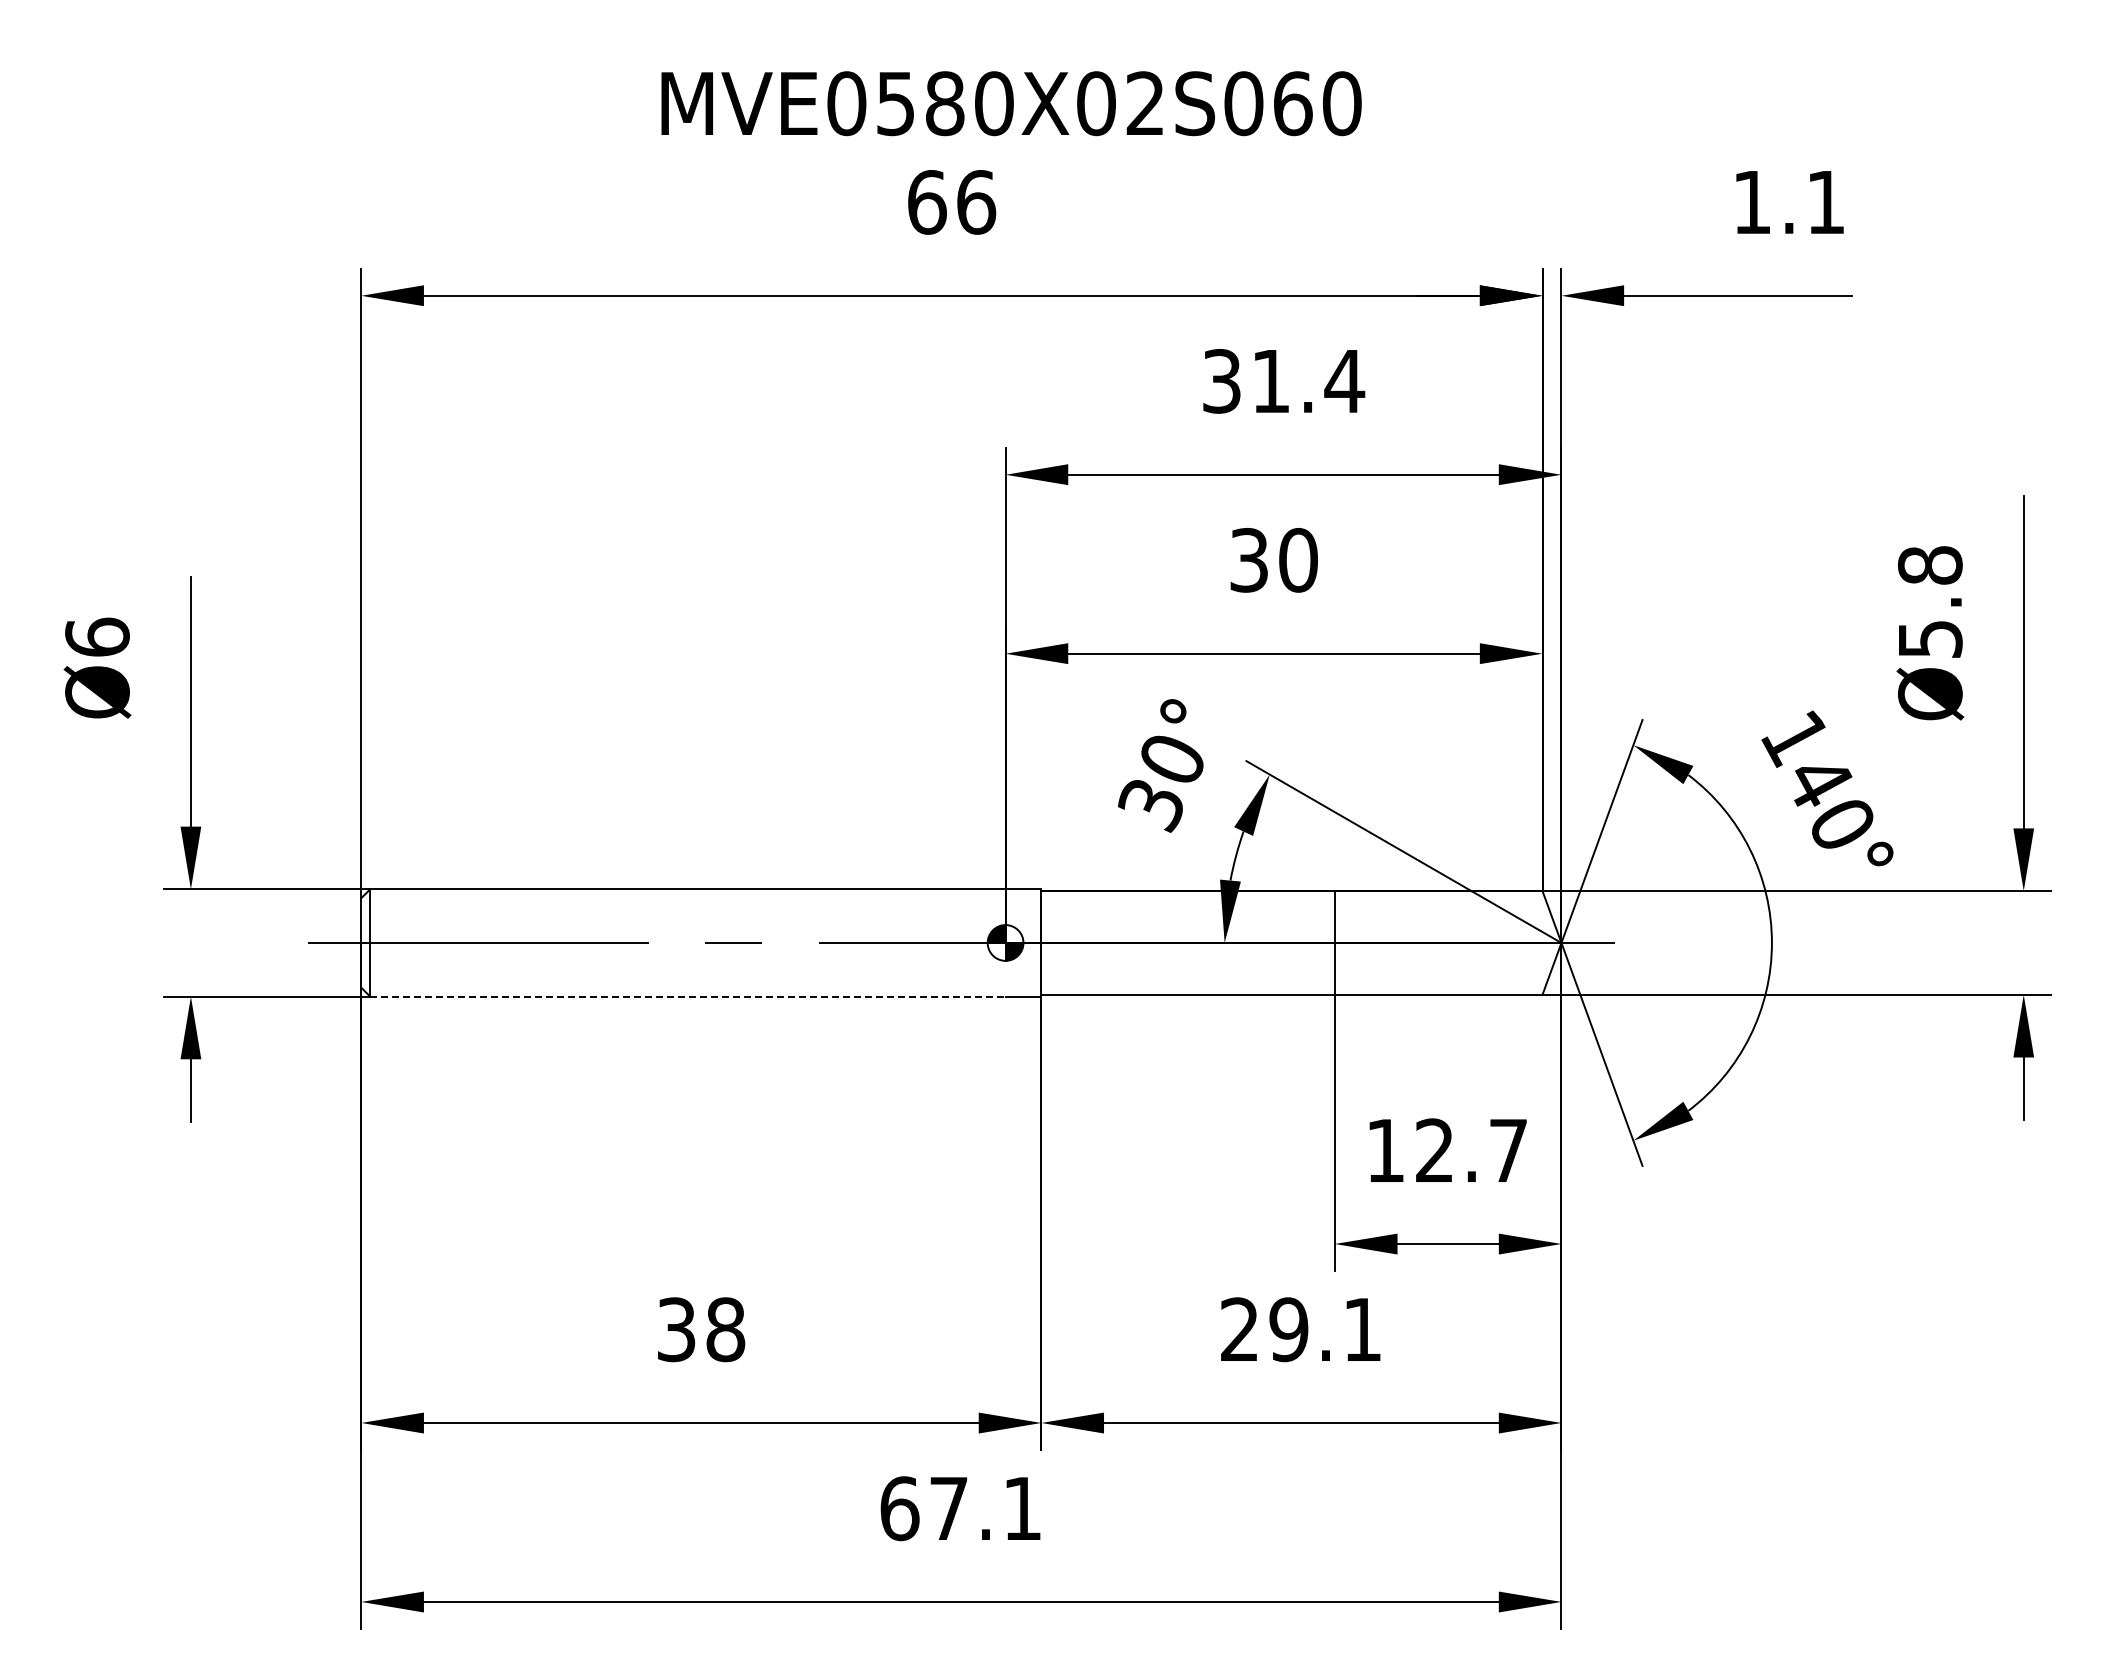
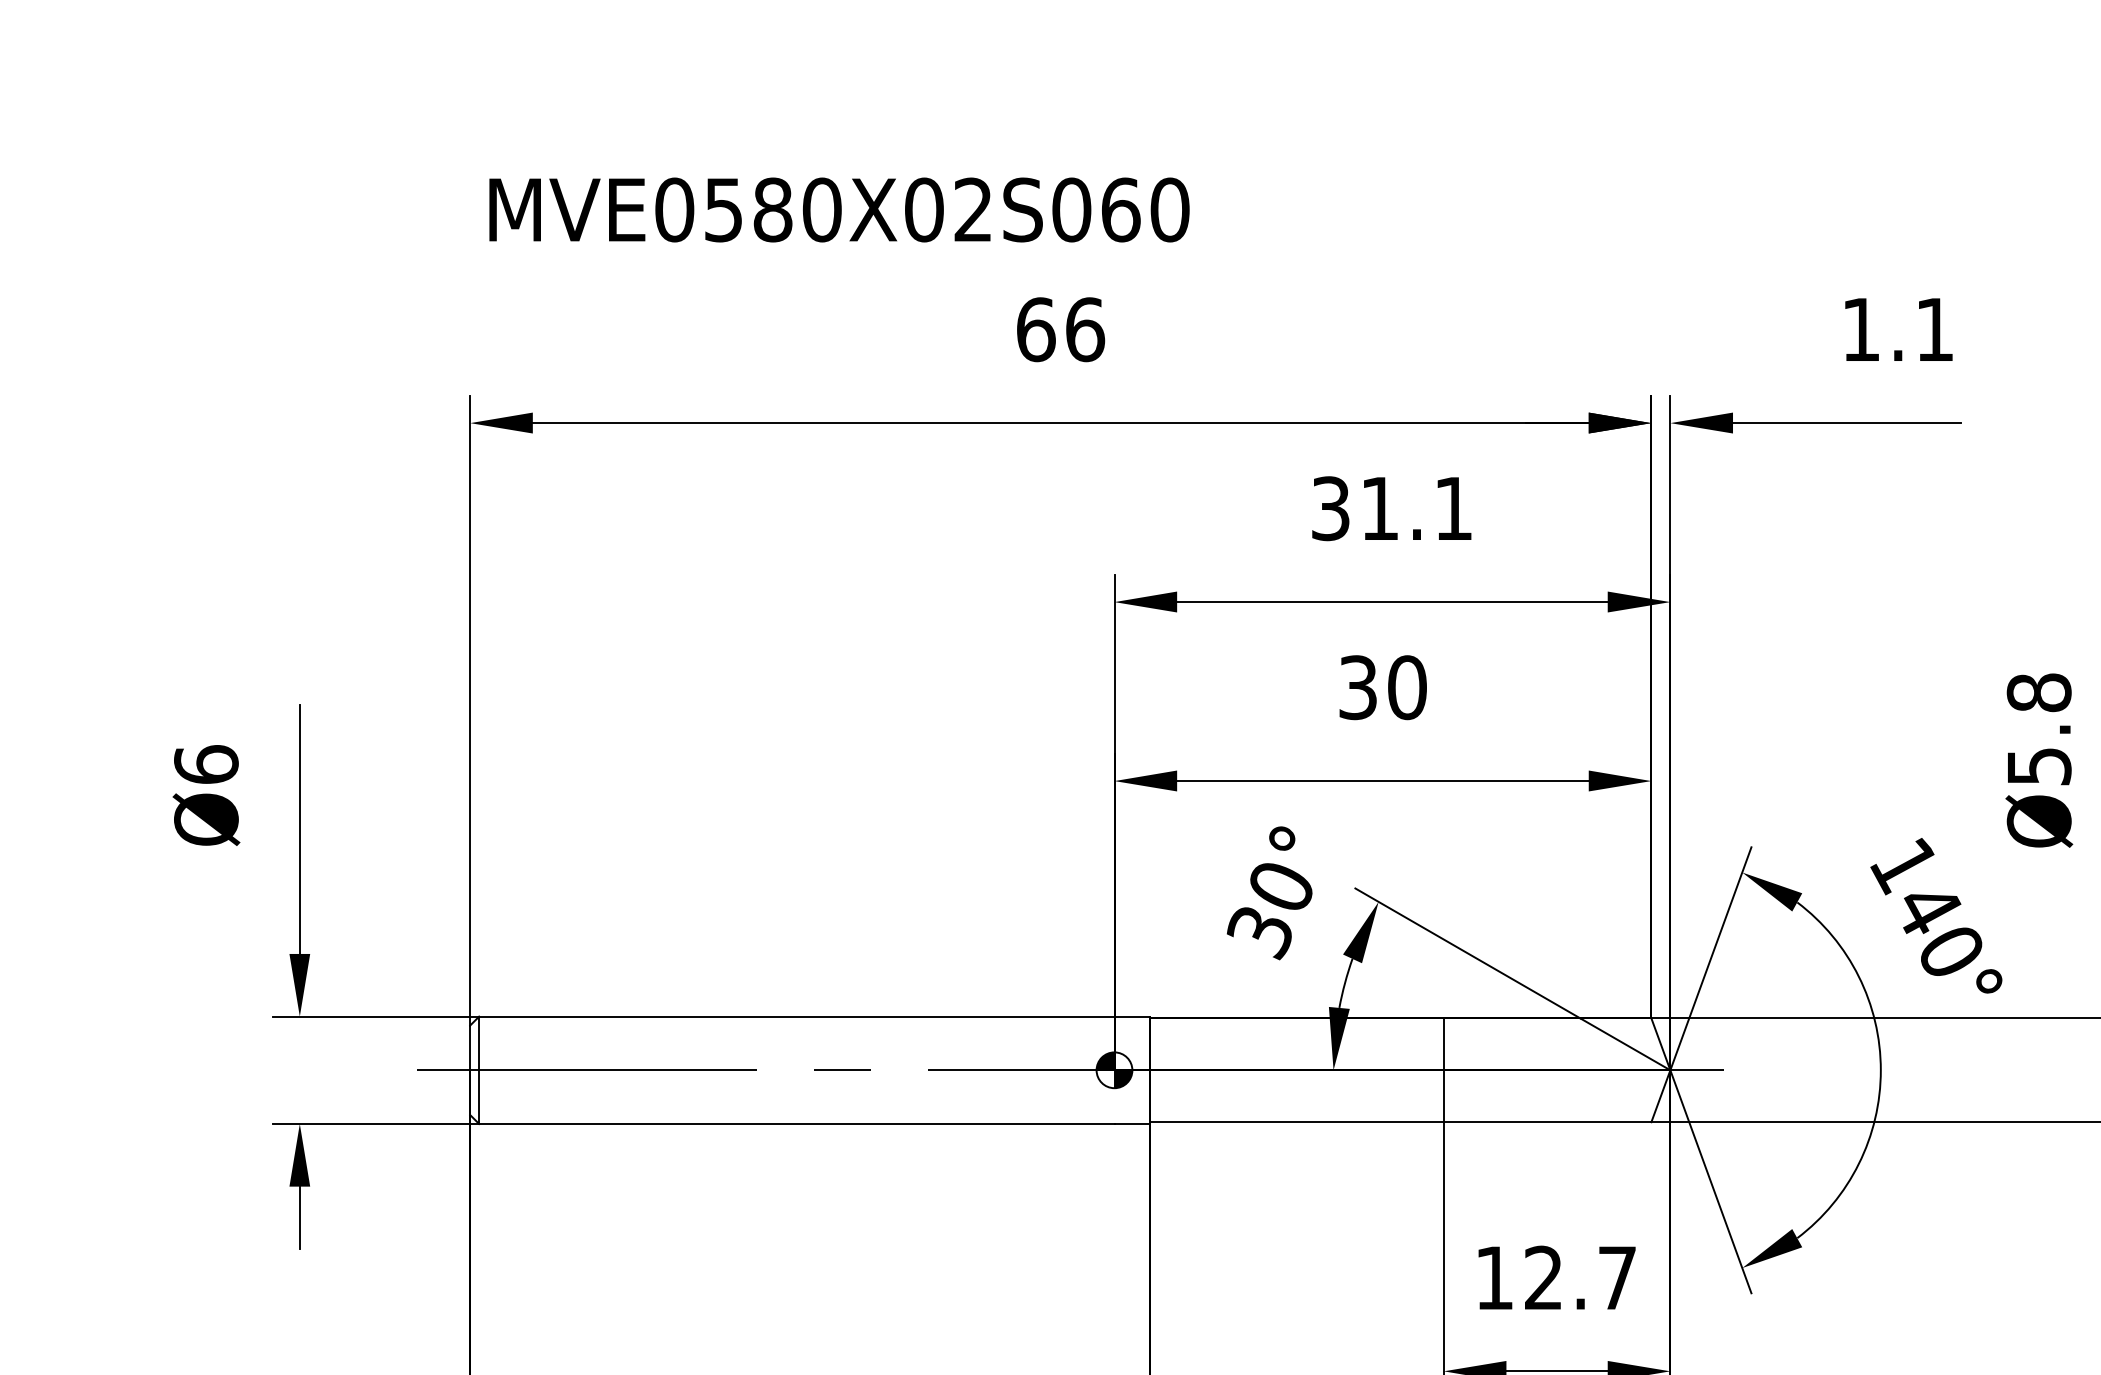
text: (1011, 103) -> (839, 209), moved
text: (1344, 381) -> (1453, 508), 31.4 -> 31.1
line: (687, 996) -> (796, 1123), dashed -> solid

